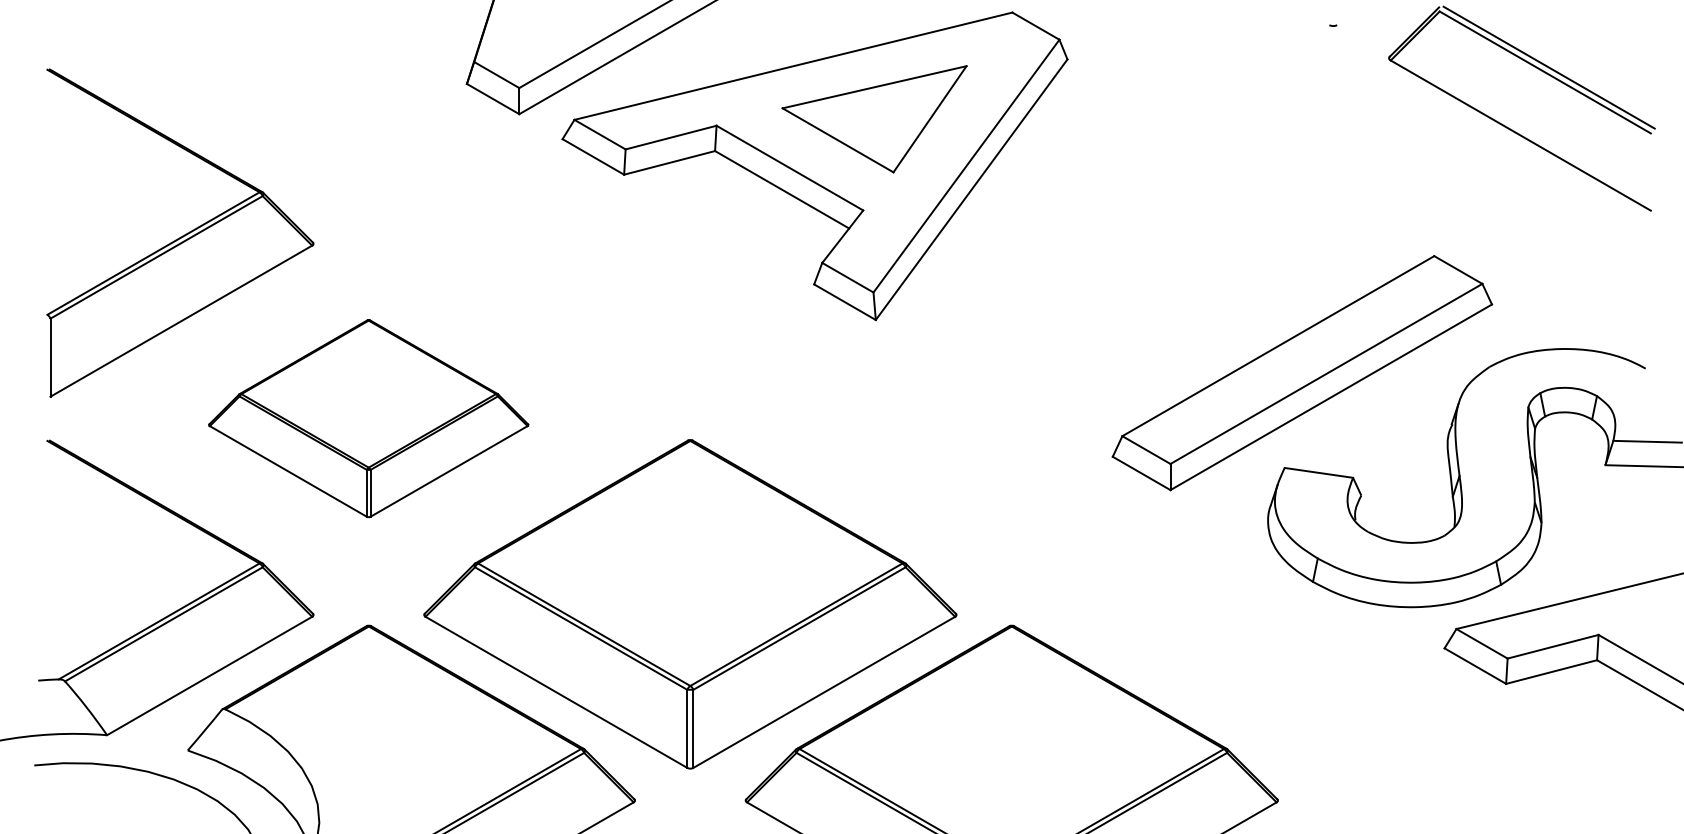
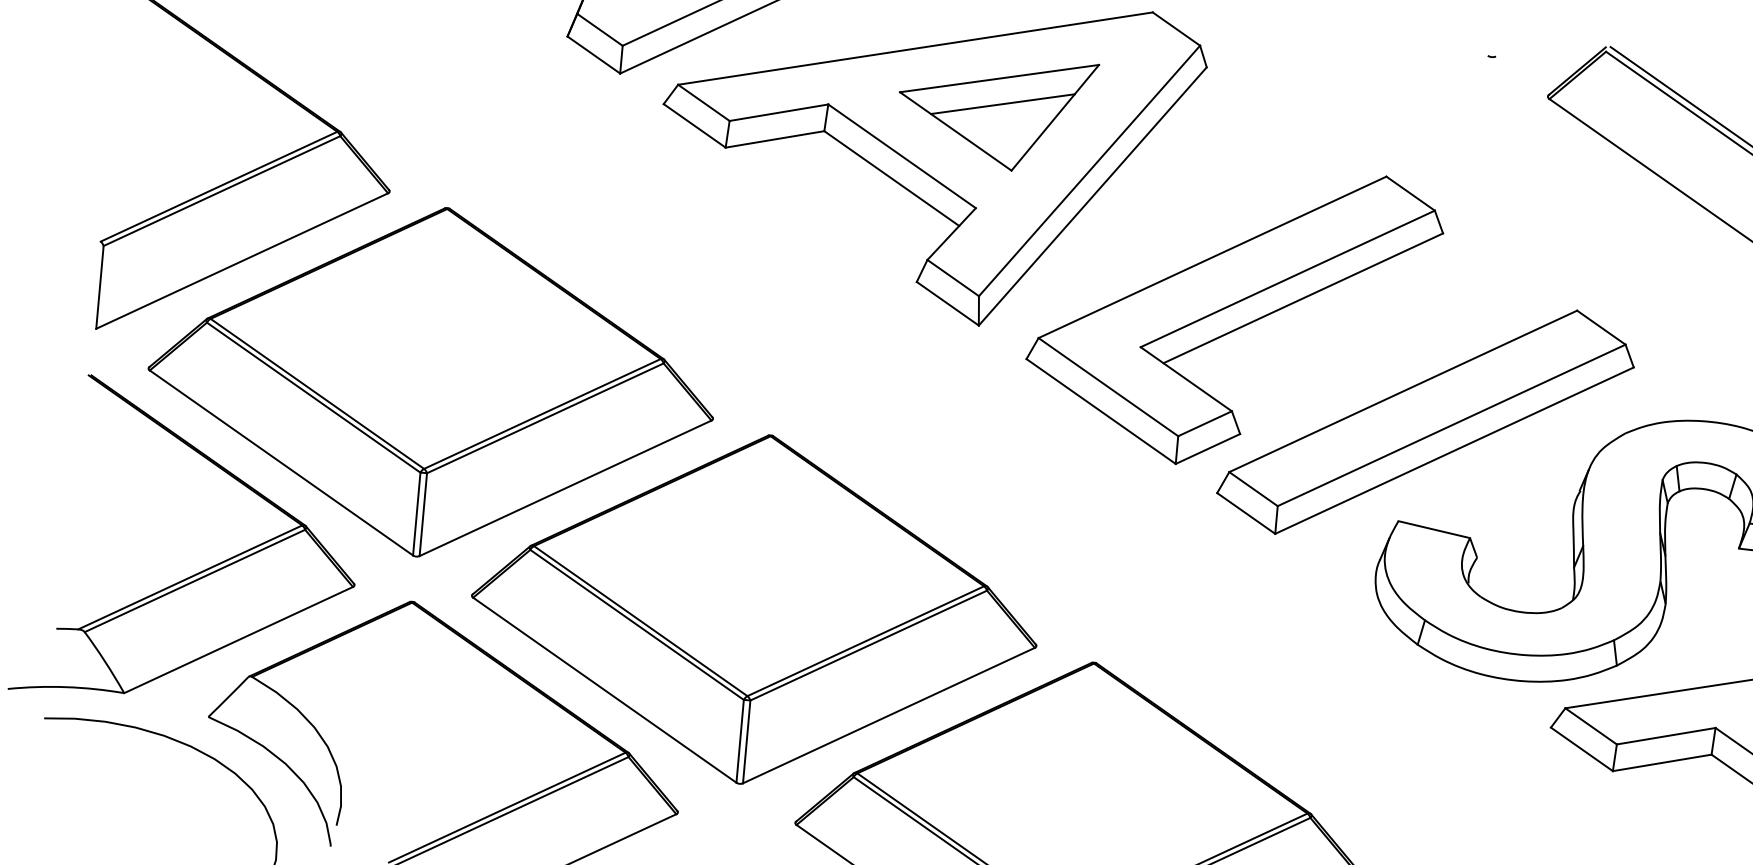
line: (879, 110) -> (1002, 103), added
part: (1112, 289) -> (1232, 315), added
part: (368, 418) -> (431, 382), size x1.67

